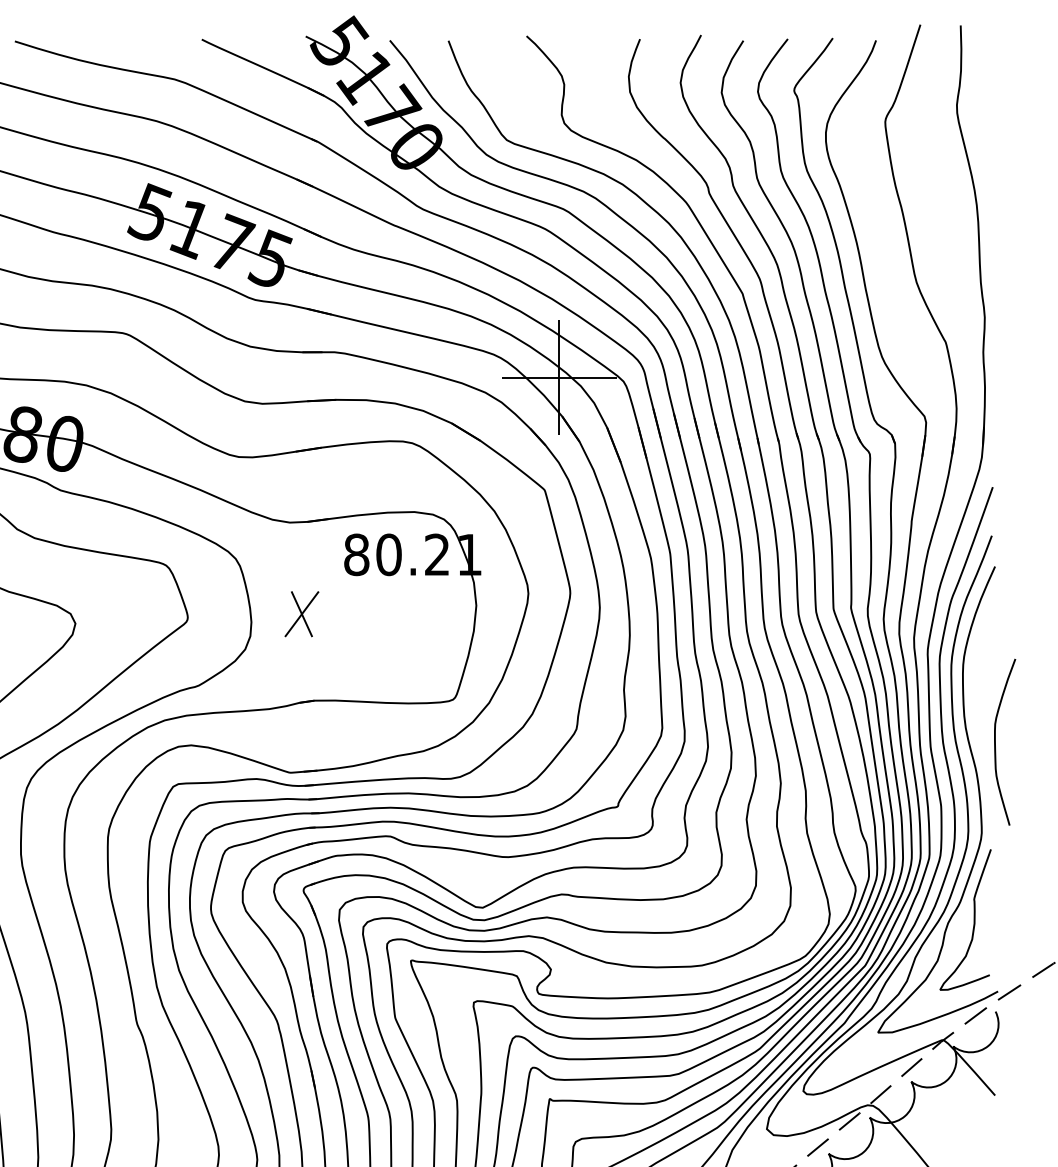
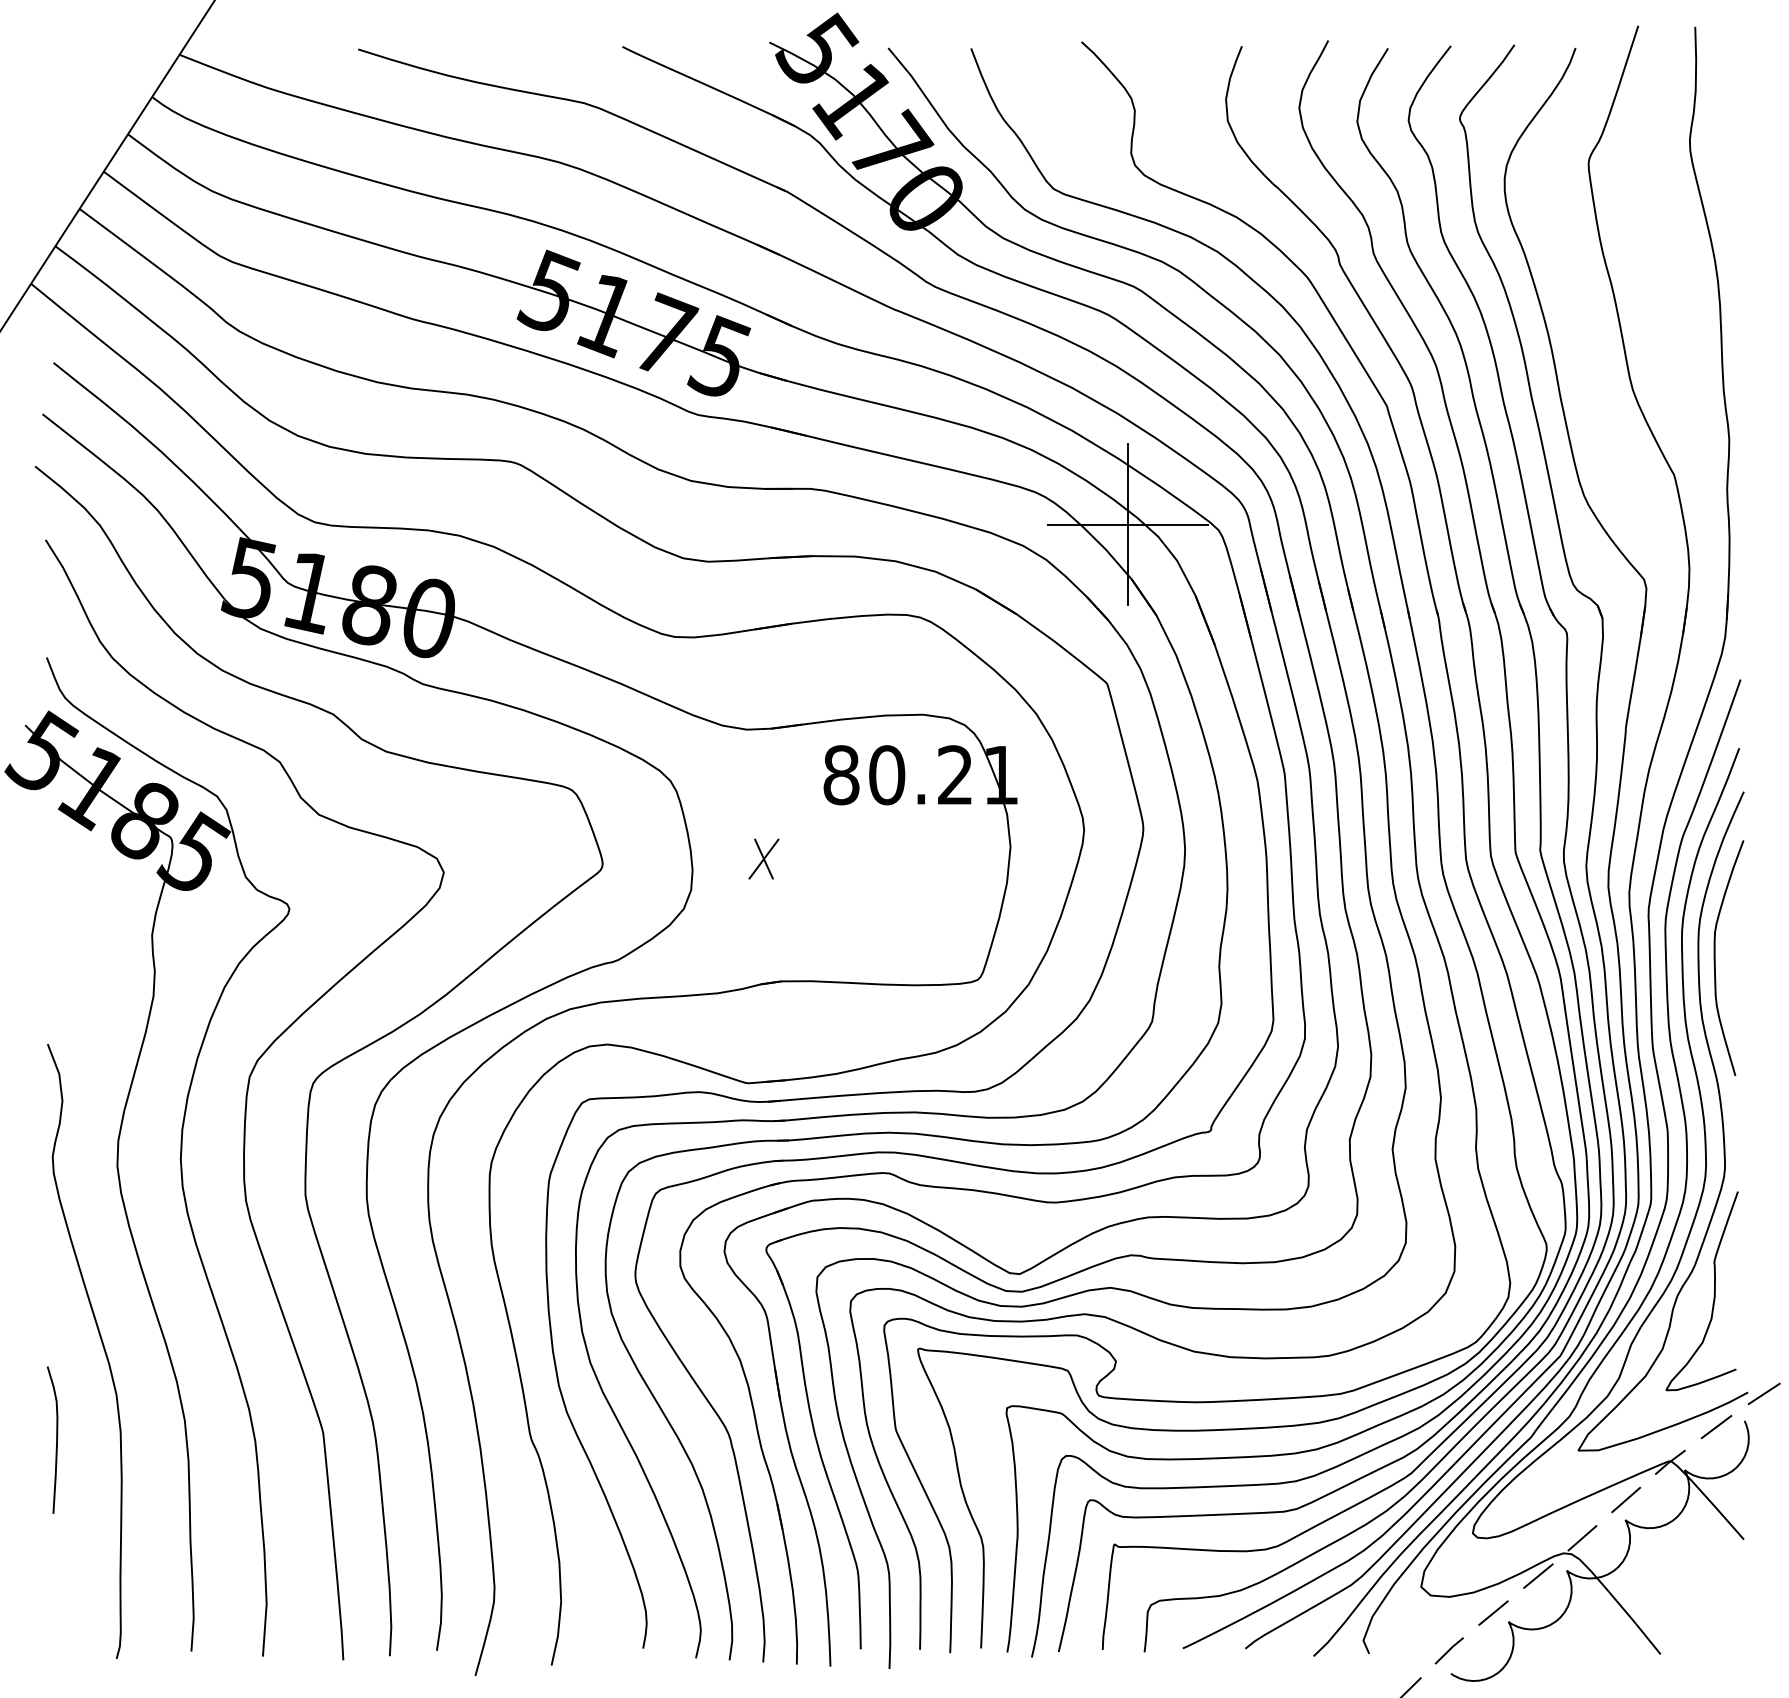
part: (301, 613) -> (763, 858), size x0.62
curve: (995, 741) -> (1715, 957), moved

